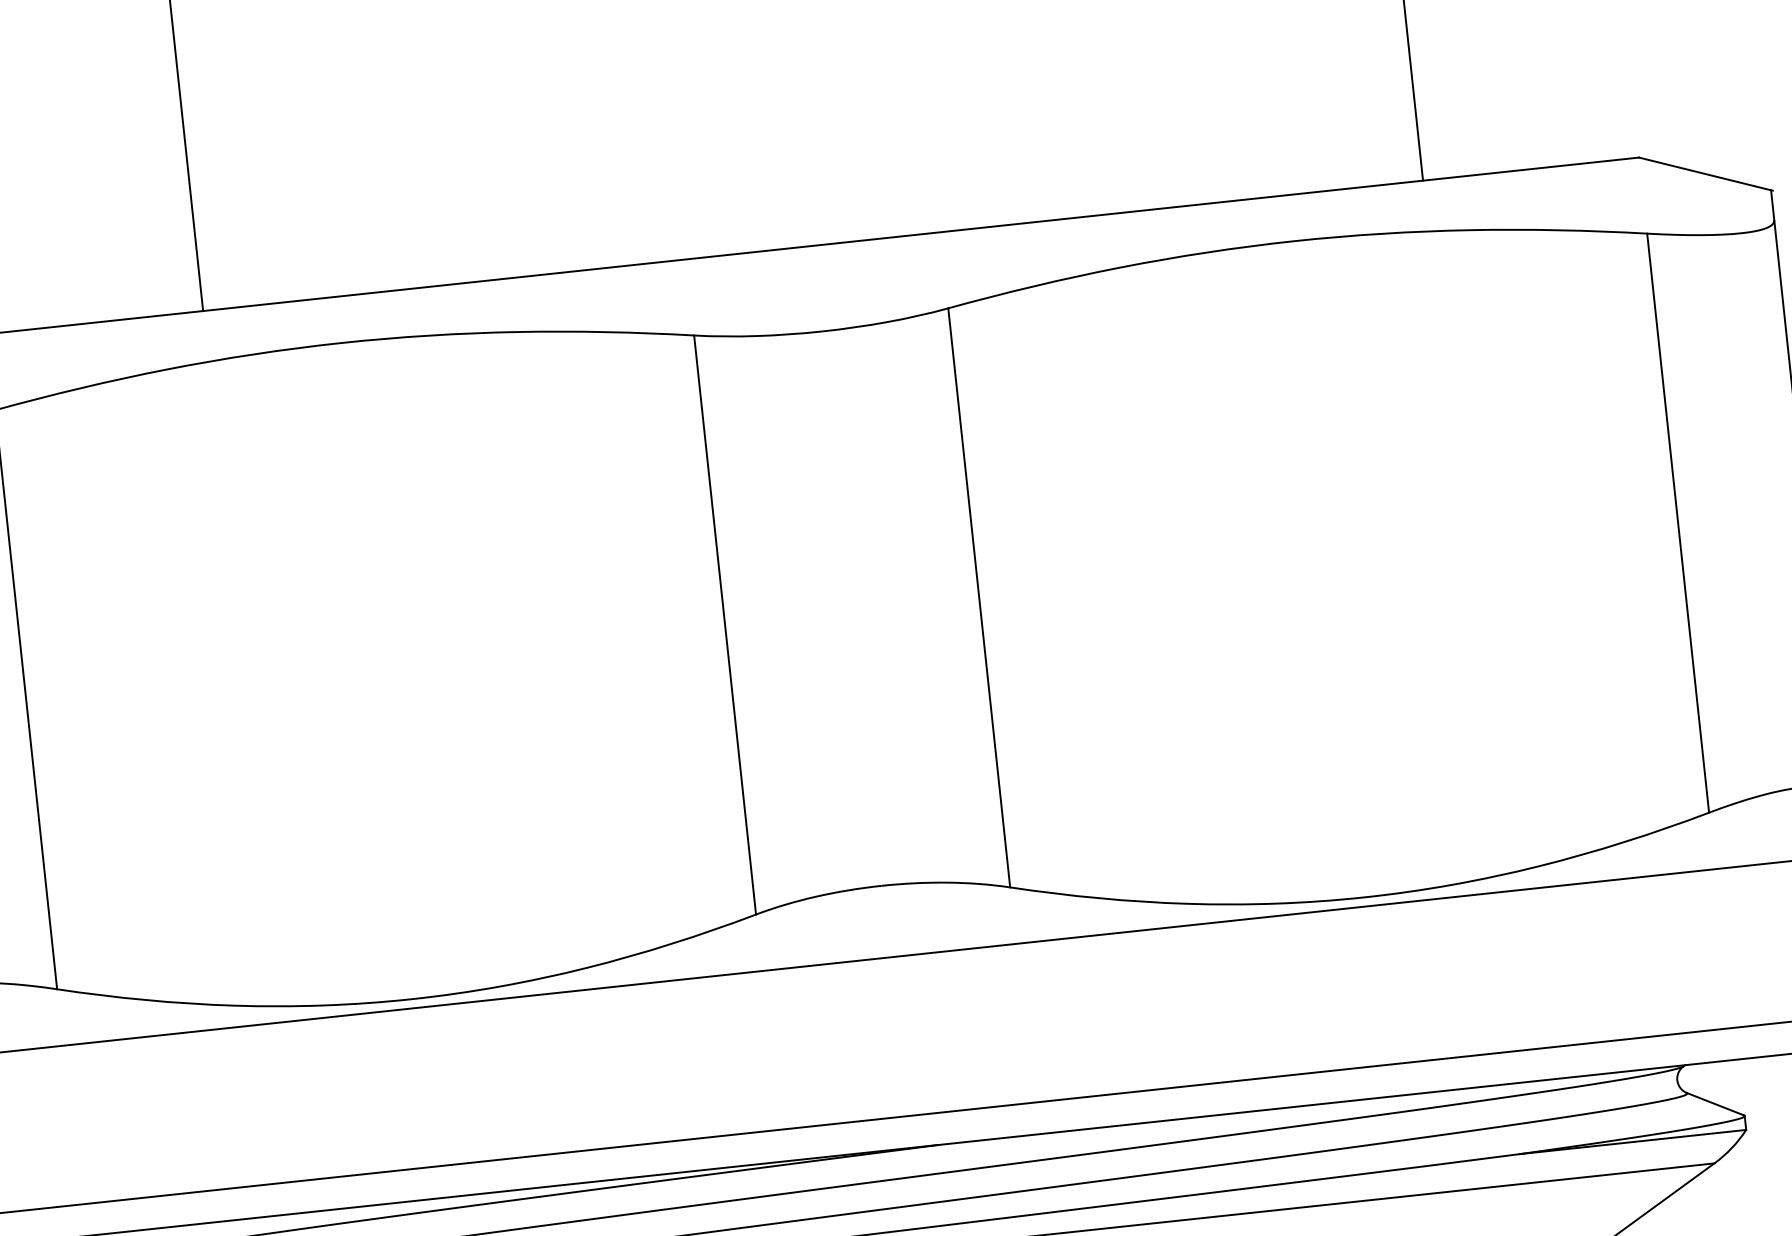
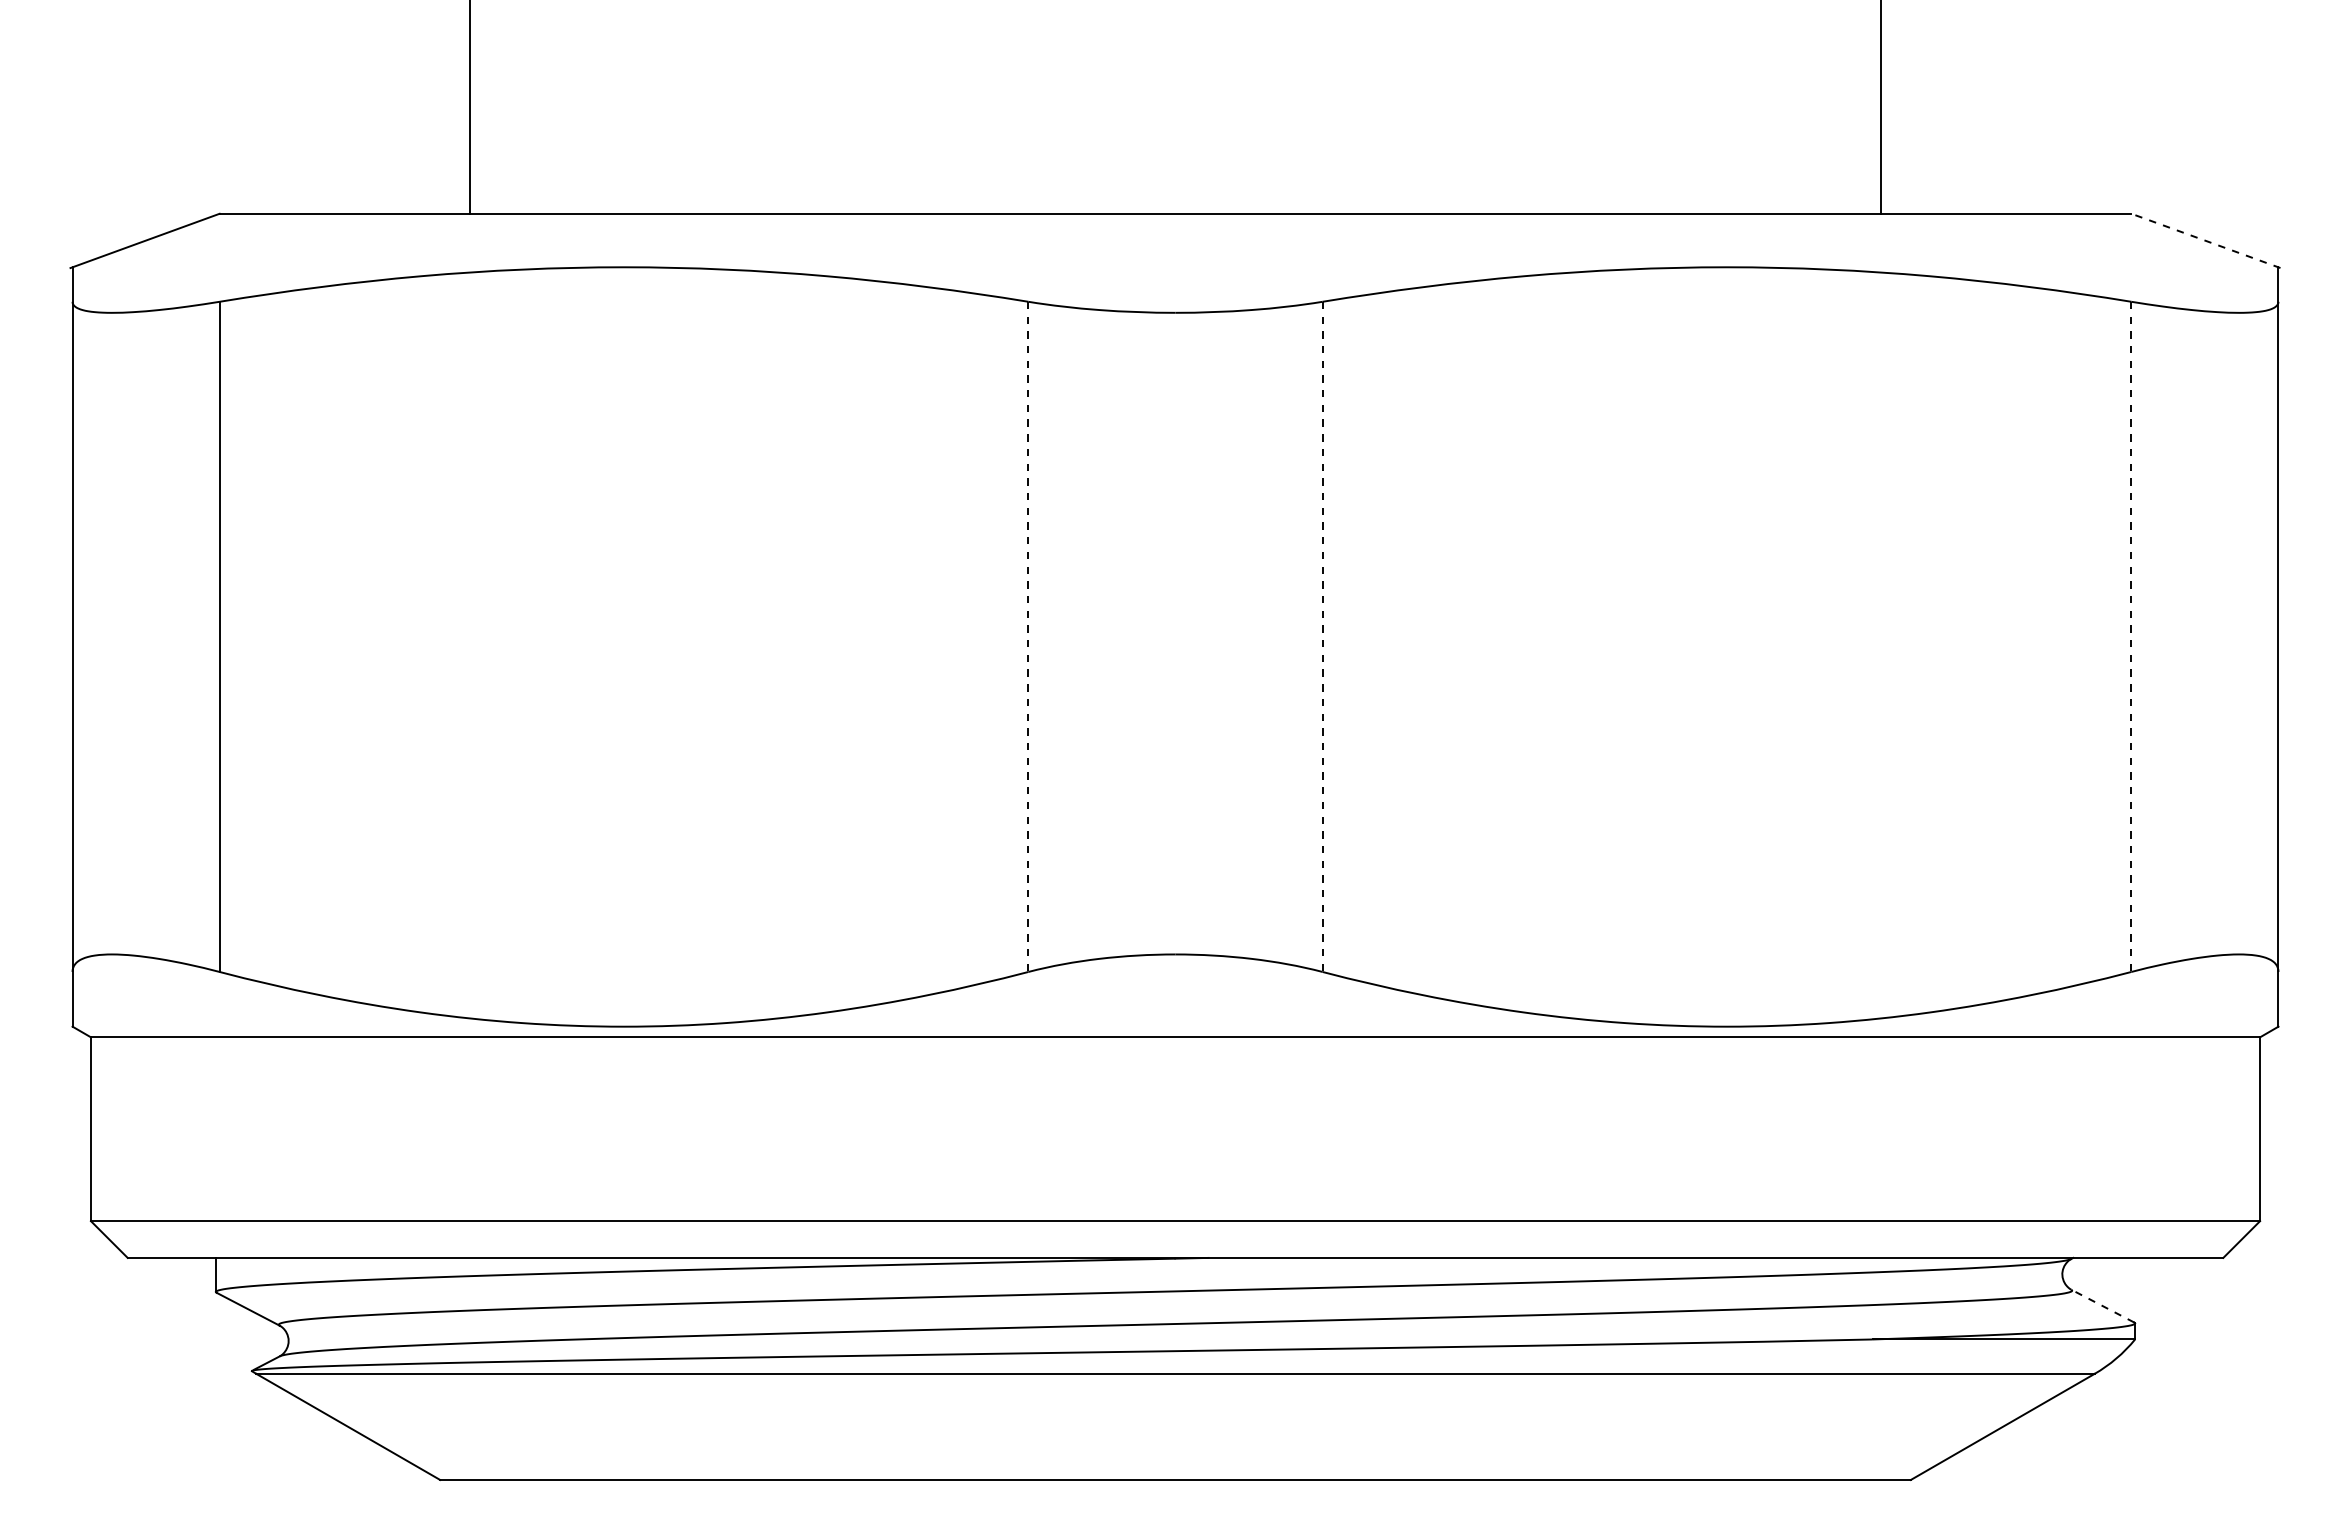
line: (1705, 173) -> (2205, 240), solid -> dashed
line: (1678, 523) -> (2131, 637), solid -> dashed
line: (979, 598) -> (1322, 637), solid -> dashed
line: (725, 625) -> (1028, 637), solid -> dashed
line: (1714, 1103) -> (2102, 1305), solid -> dashed

